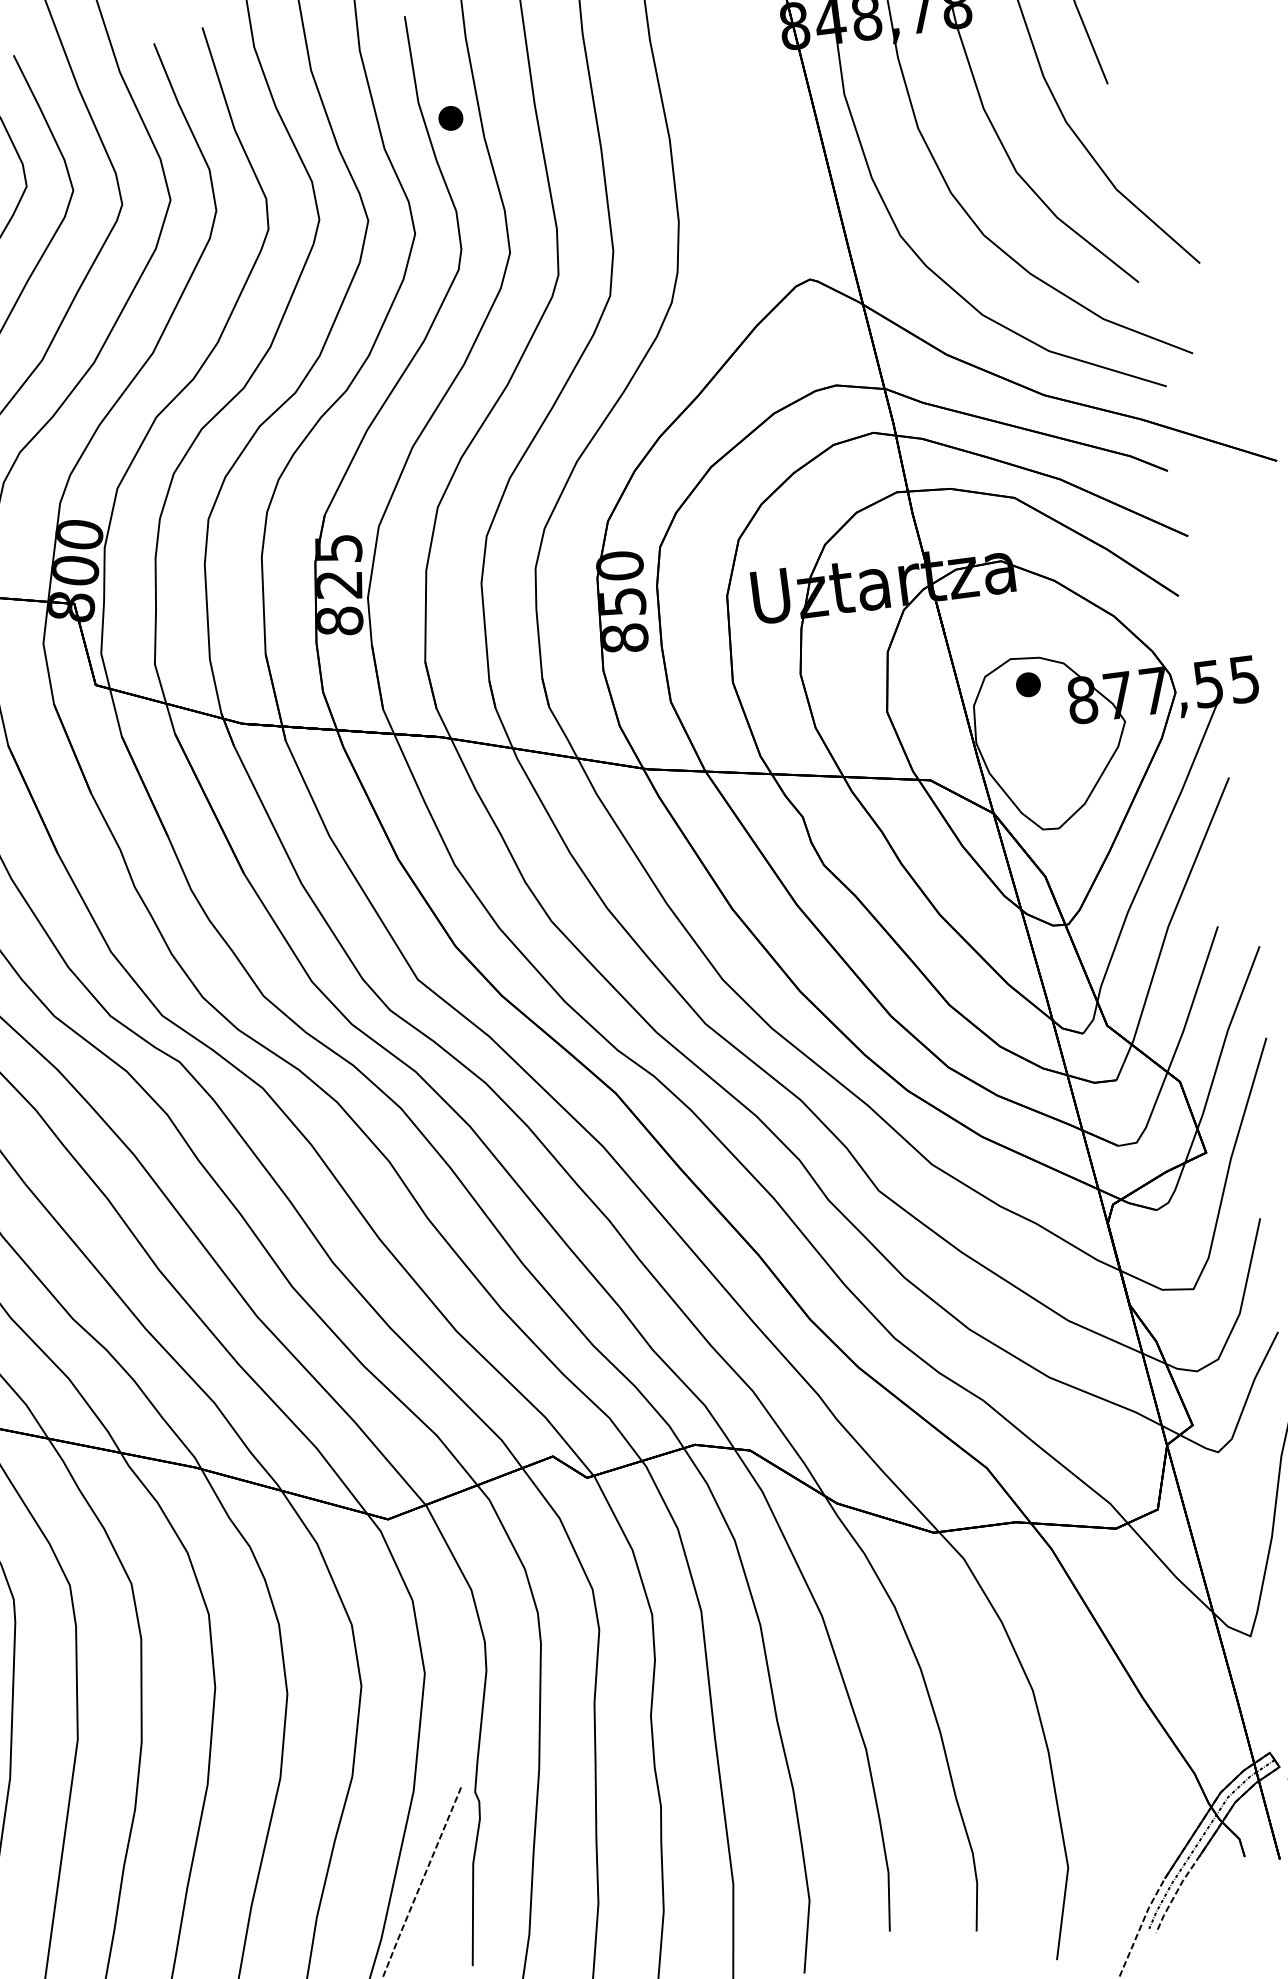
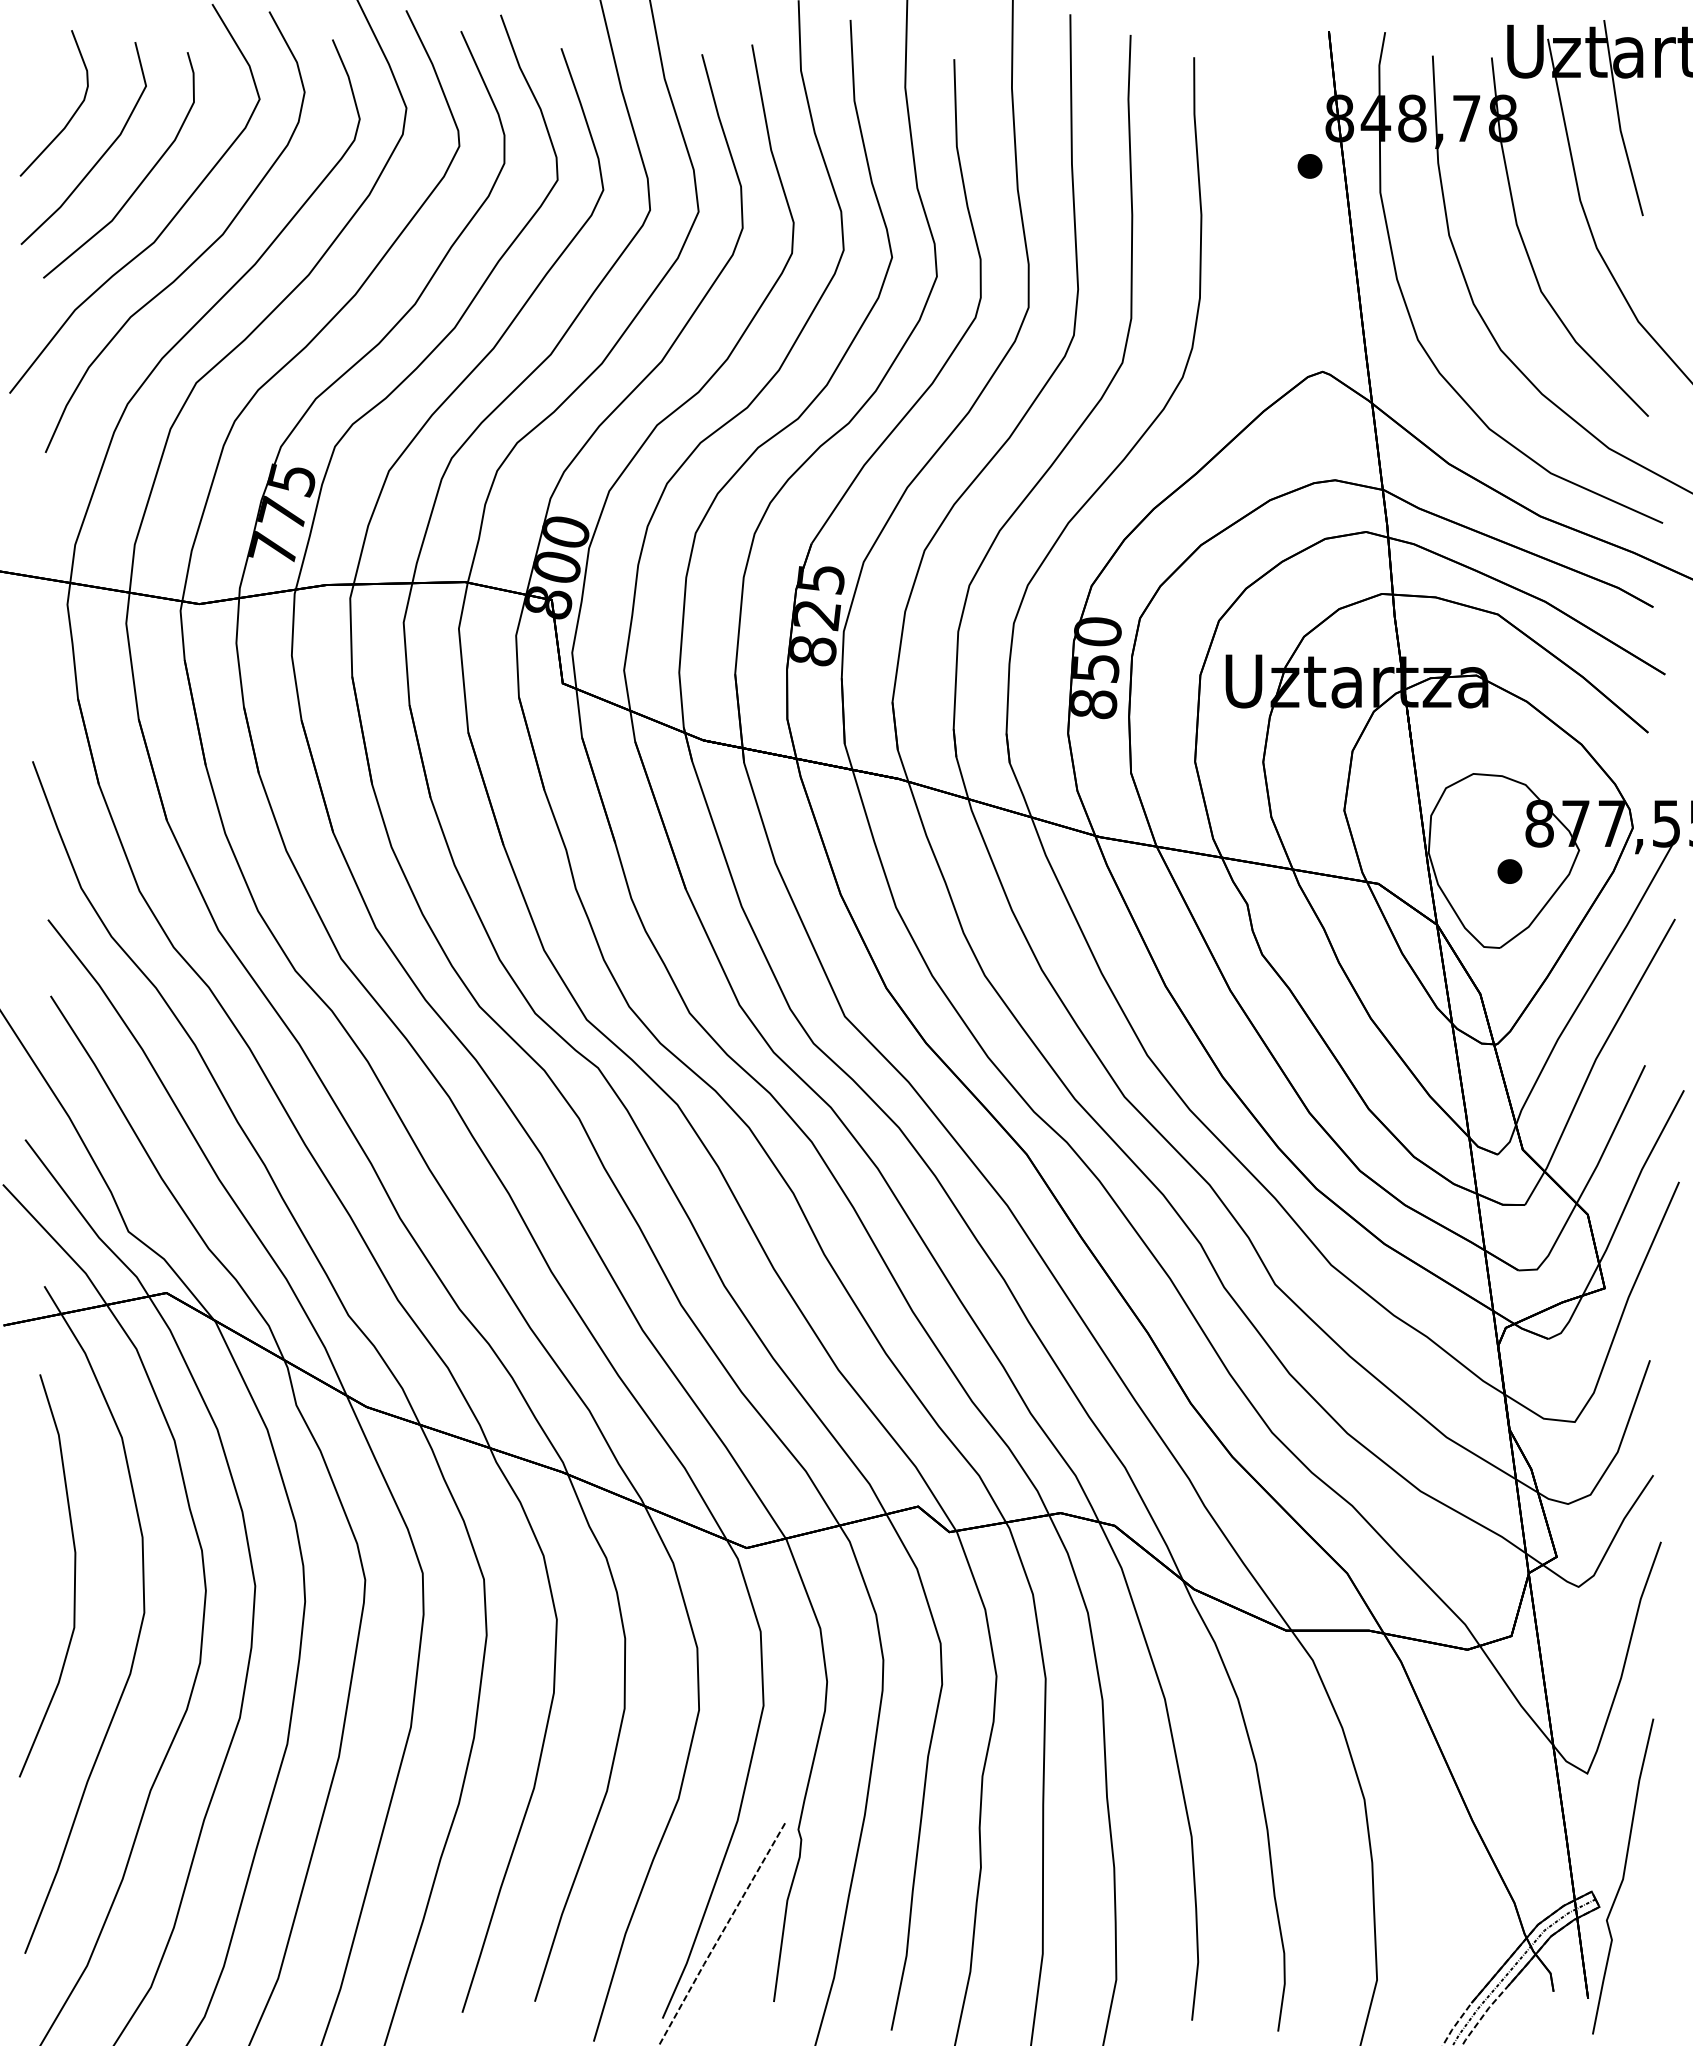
part: (450, 118) -> (1309, 166), moved
part: (1027, 684) -> (1509, 871), moved

